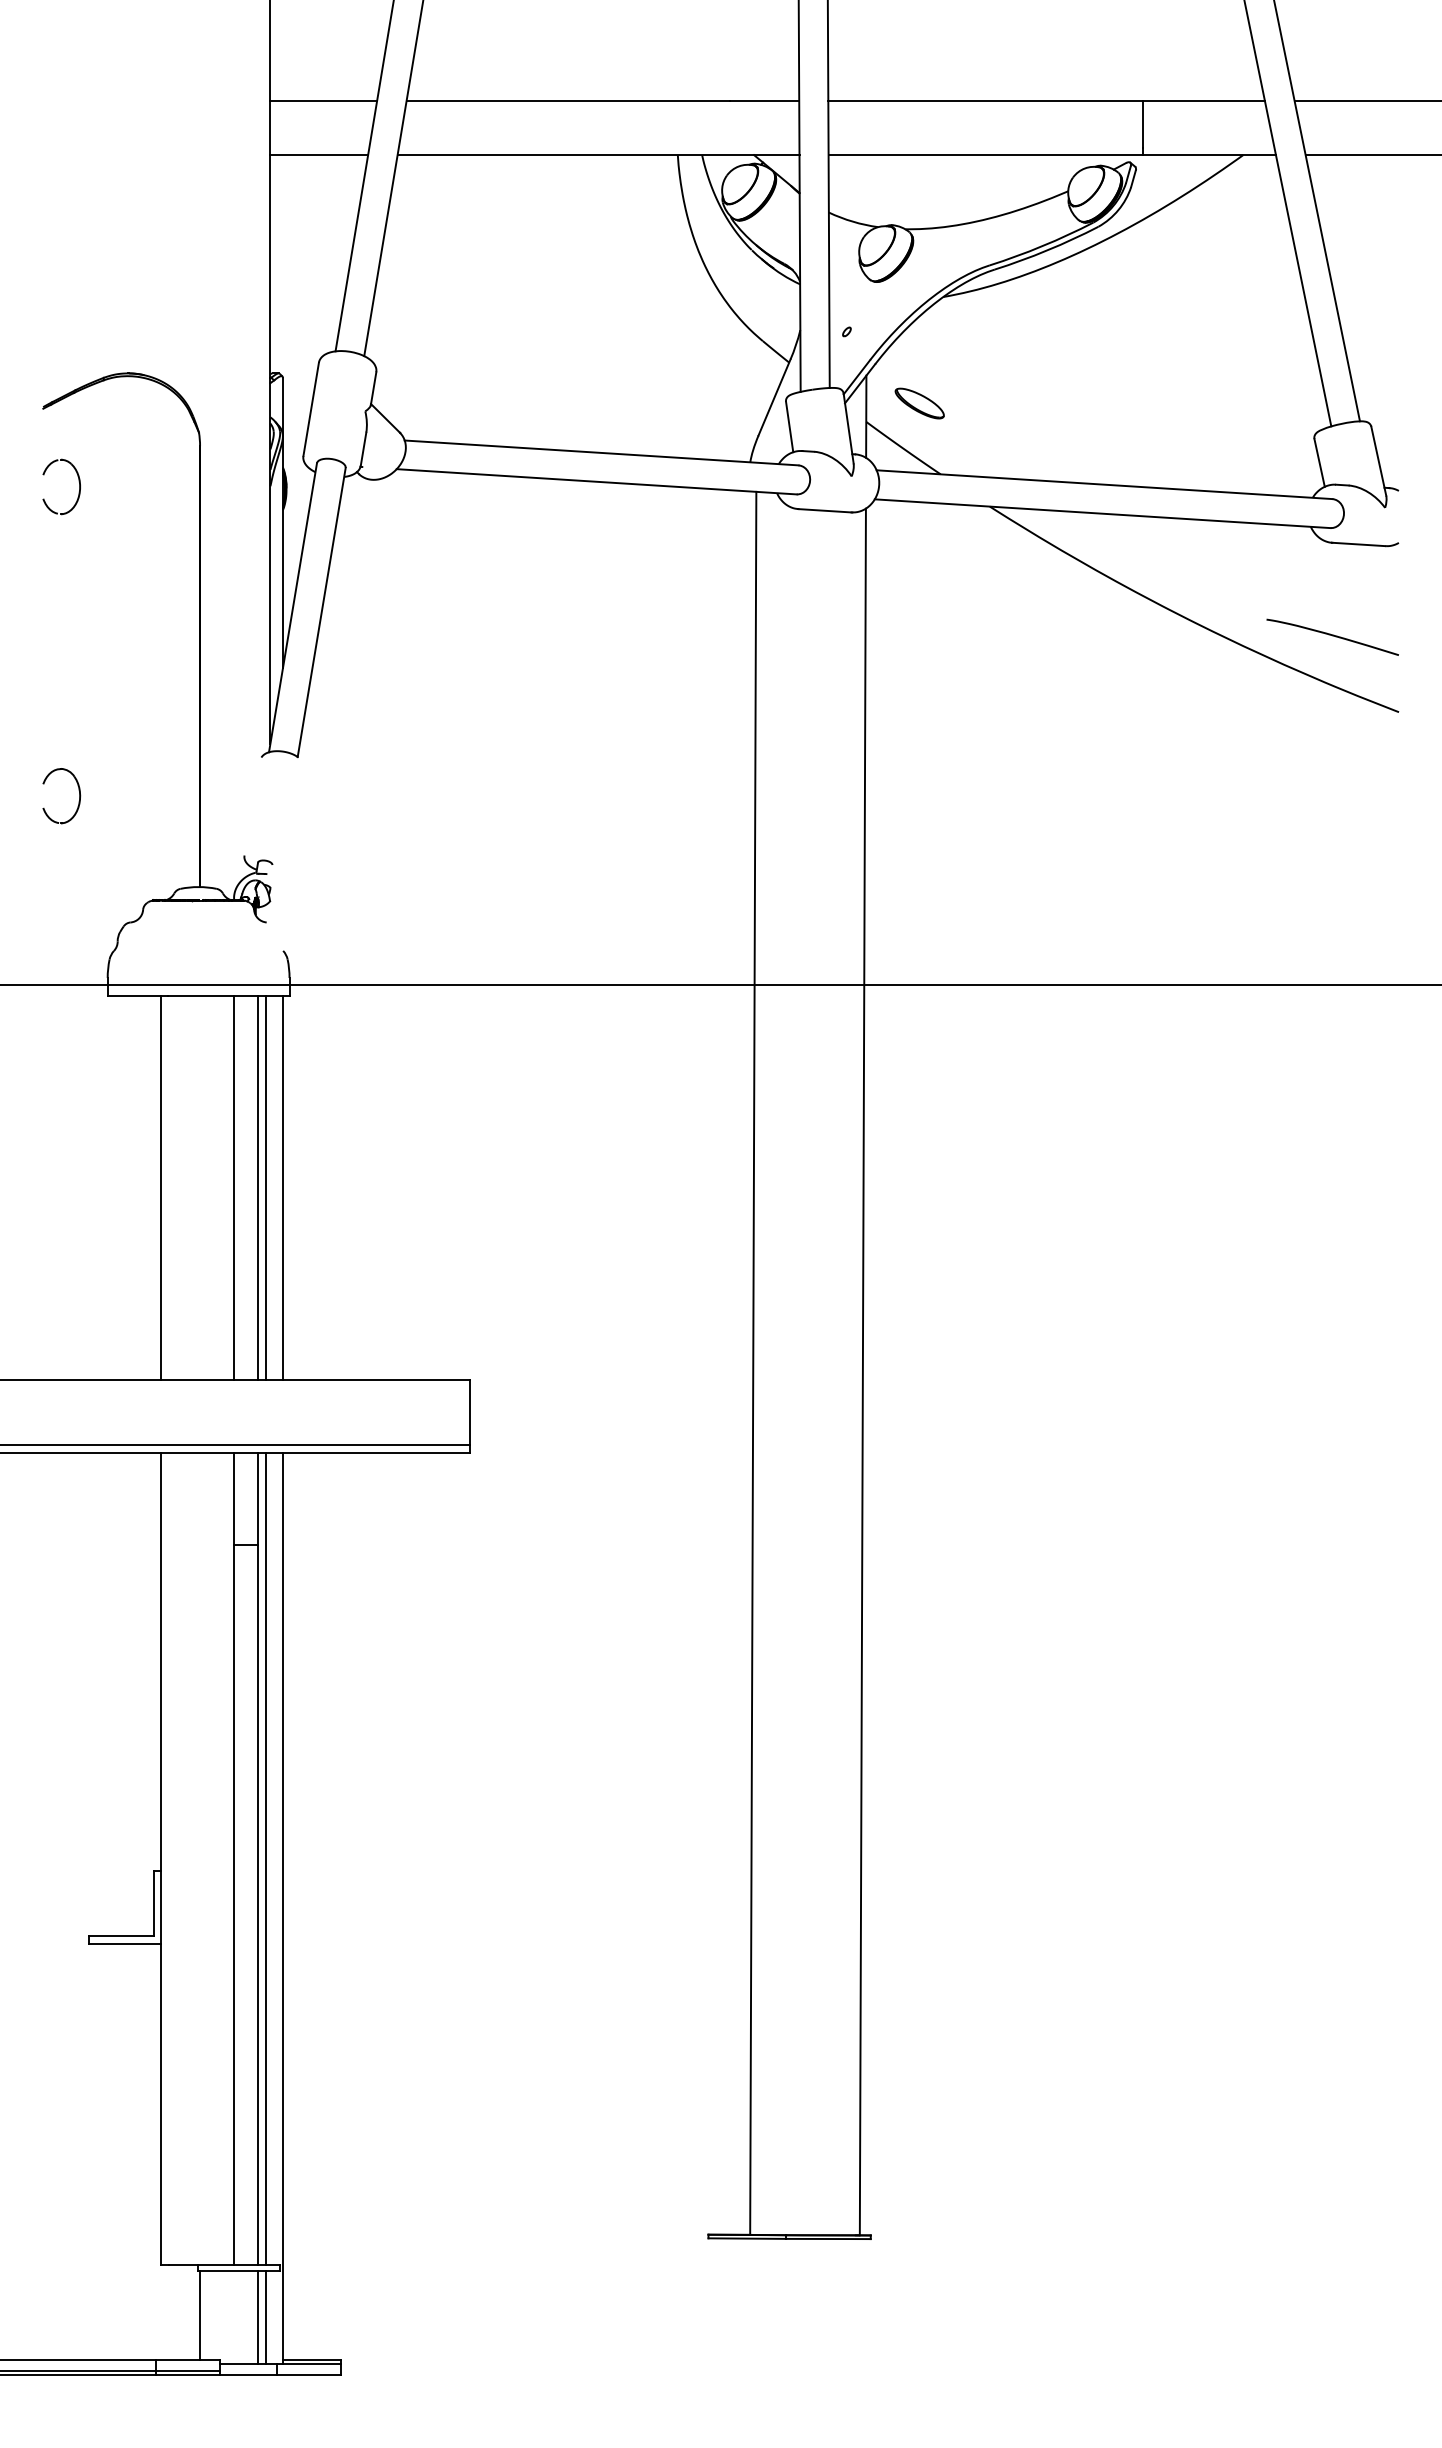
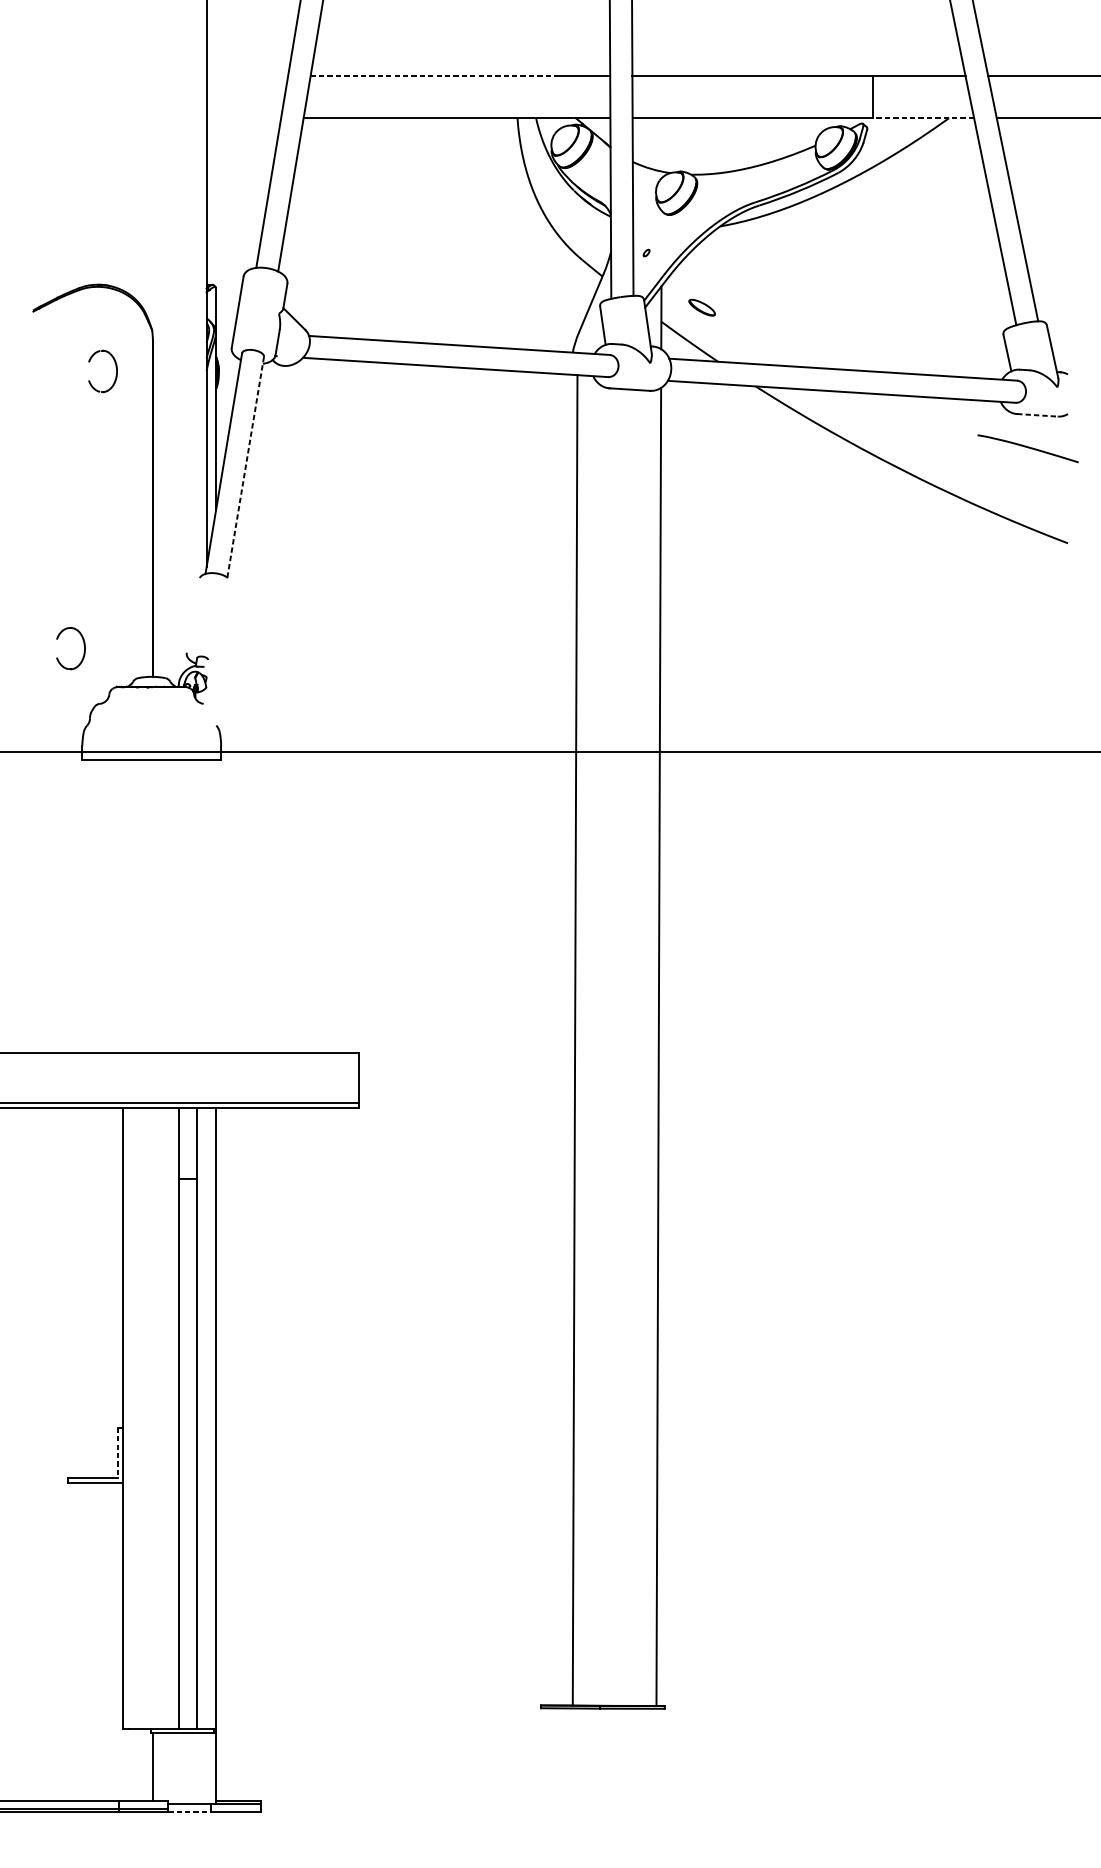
line: (323, 100) -> (247, 76), removed
line: (568, 100) -> (434, 76), solid -> dashed
line: (319, 155) -> (244, 118), removed
line: (1209, 155) -> (923, 118), solid -> dashed
part: (919, 403) -> (702, 307), size x0.7
part: (78, 481) -> (115, 367), moved
line: (1358, 544) -> (1037, 415), solid -> dashed
line: (321, 612) -> (245, 467), solid -> dashed
curve: (1332, 636) -> (1027, 448), moved
part: (78, 801) -> (83, 652), moved
line: (161, 1187) -> (123, 906), removed
line: (234, 1187) -> (179, 906), removed
line: (258, 1187) -> (197, 906), removed
line: (266, 1187) -> (203, 906), removed
line: (282, 1187) -> (215, 906), removed
line: (266, 1858) -> (203, 1418), removed
line: (154, 1903) -> (118, 1452), solid -> dashed
line: (258, 2316) -> (197, 1767), removed
line: (266, 2316) -> (203, 1767), removed
line: (249, 2374) -> (190, 1812), solid -> dashed

